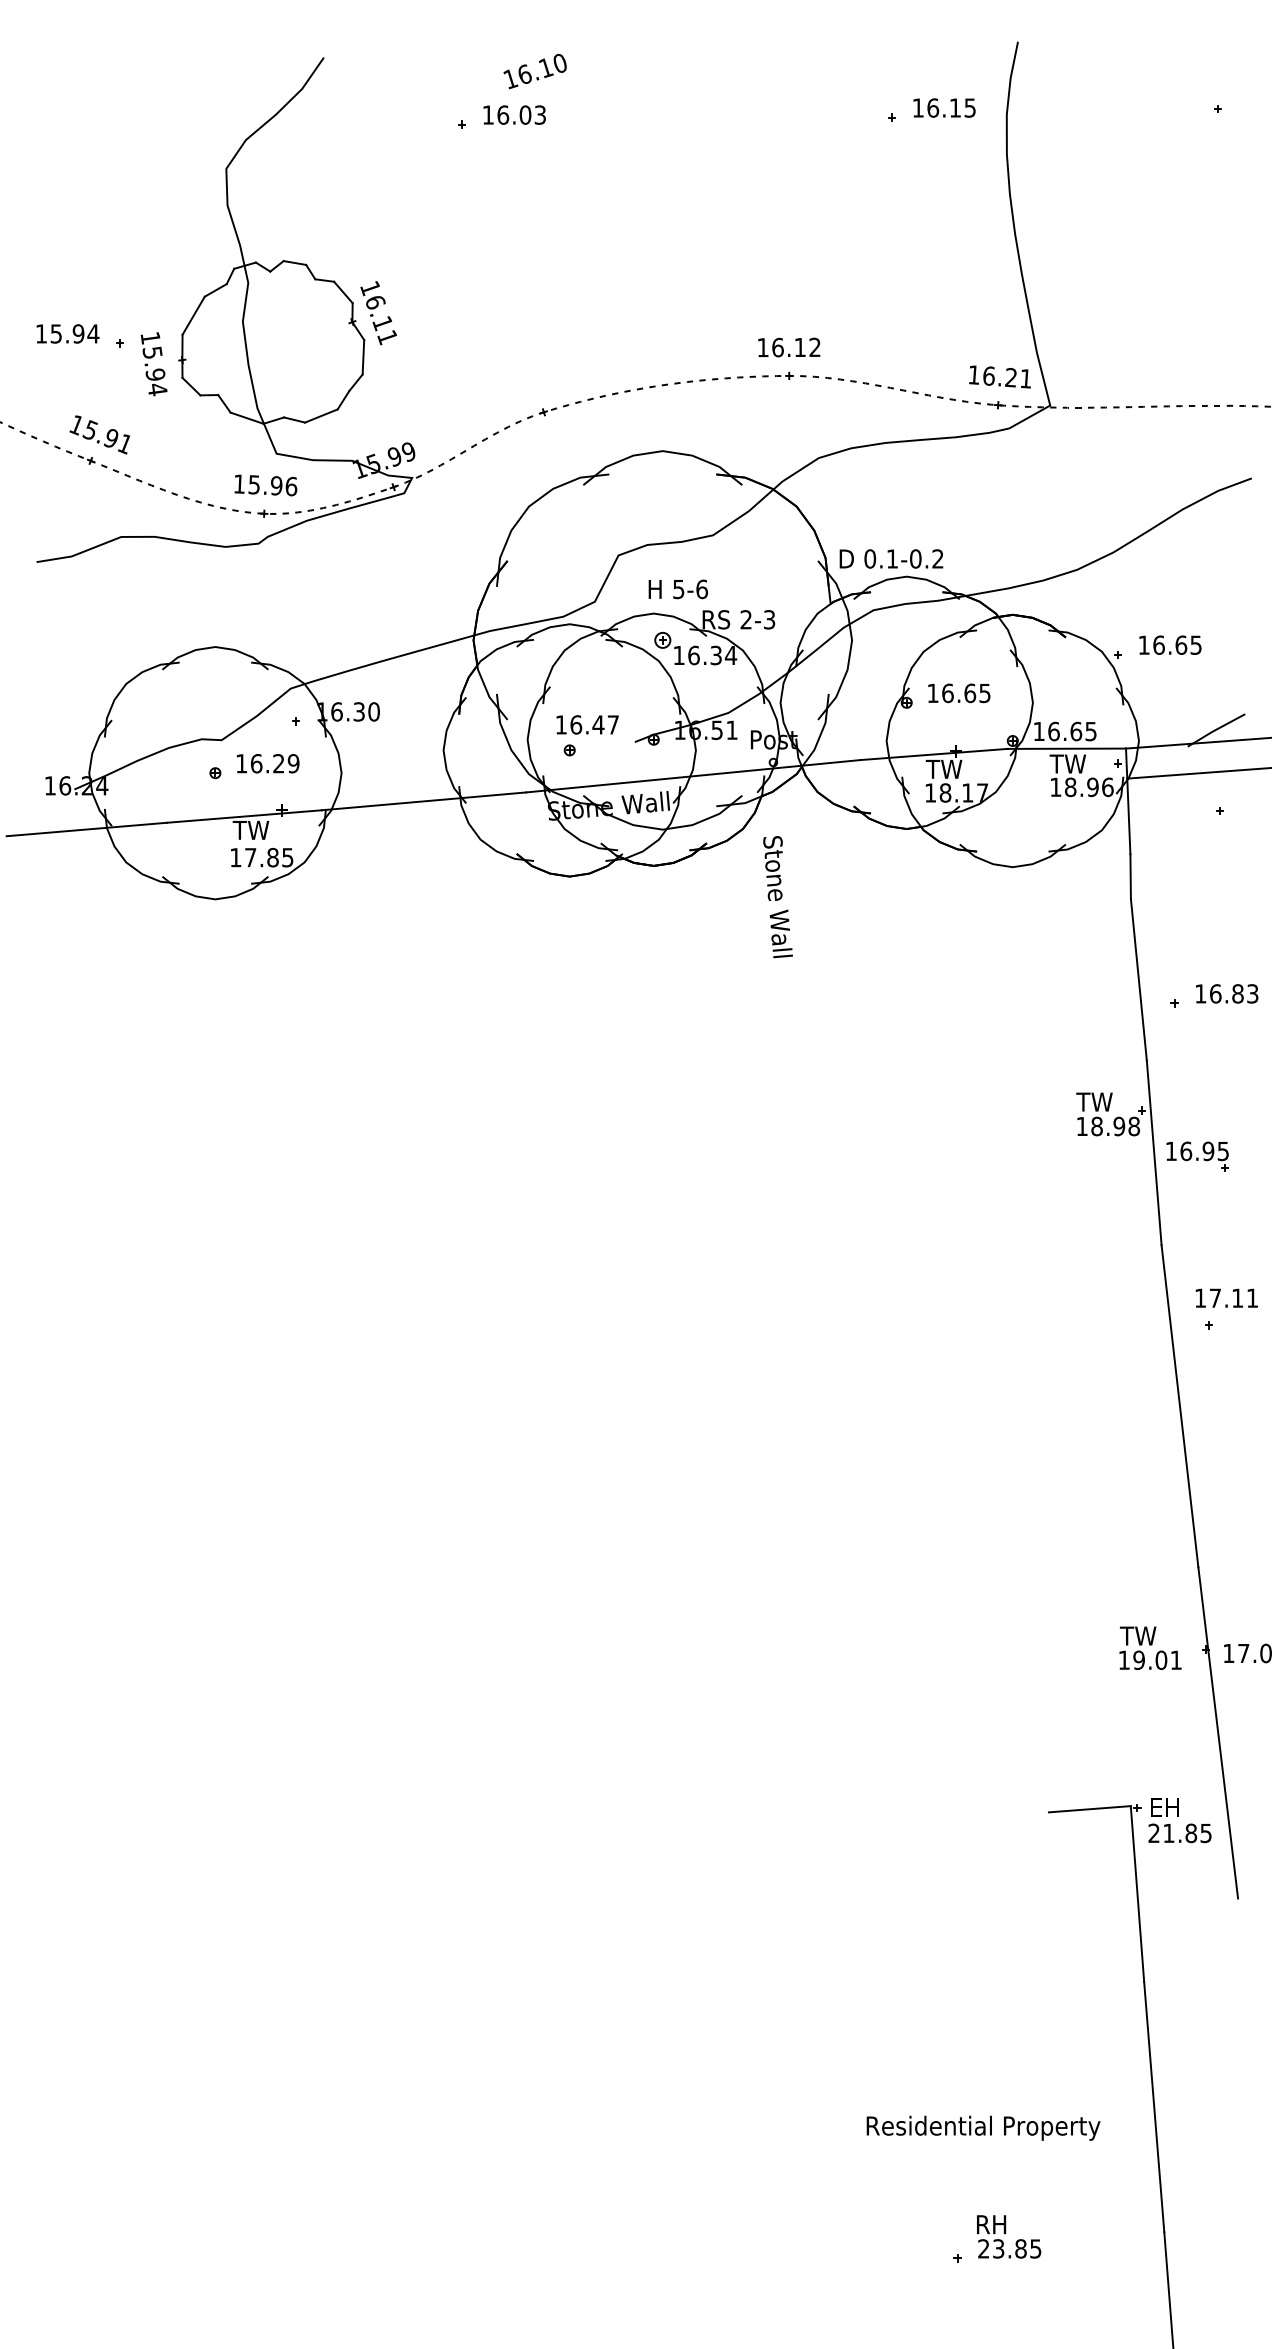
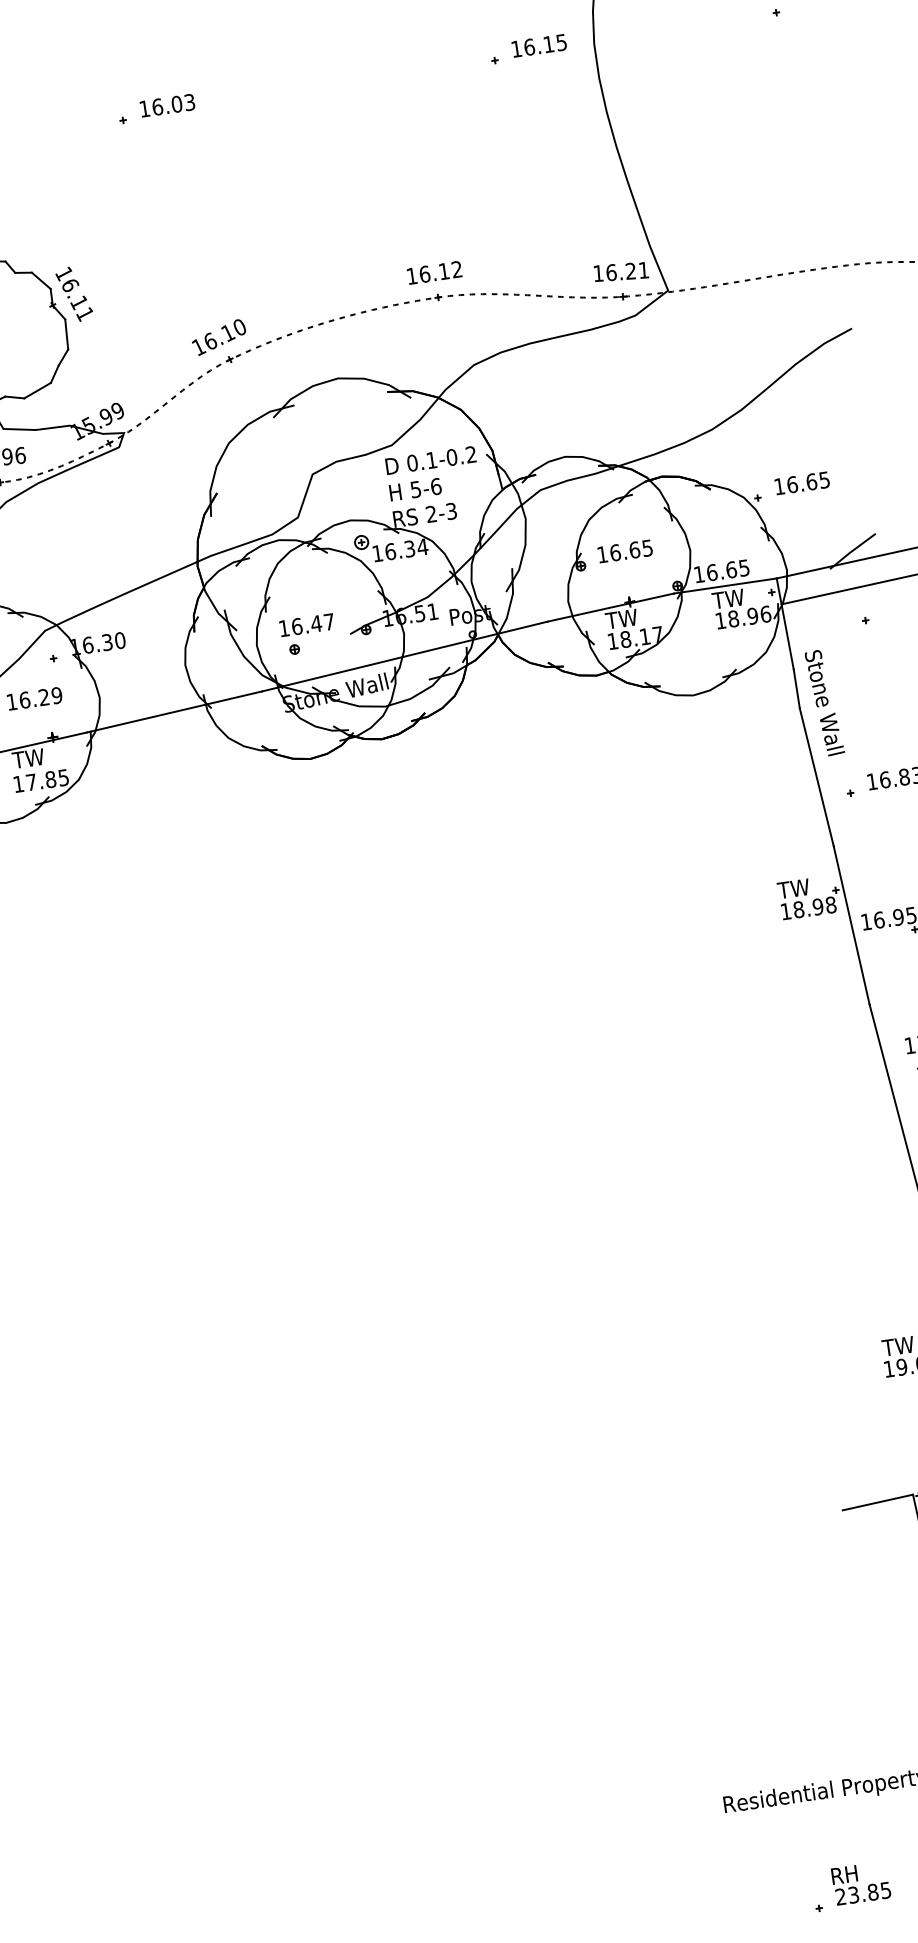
text: (534, 71) -> (218, 337), moved
text: (891, 558) -> (430, 460), moved
text: (677, 589) -> (414, 489), moved
text: (777, 897) -> (824, 703), moved

